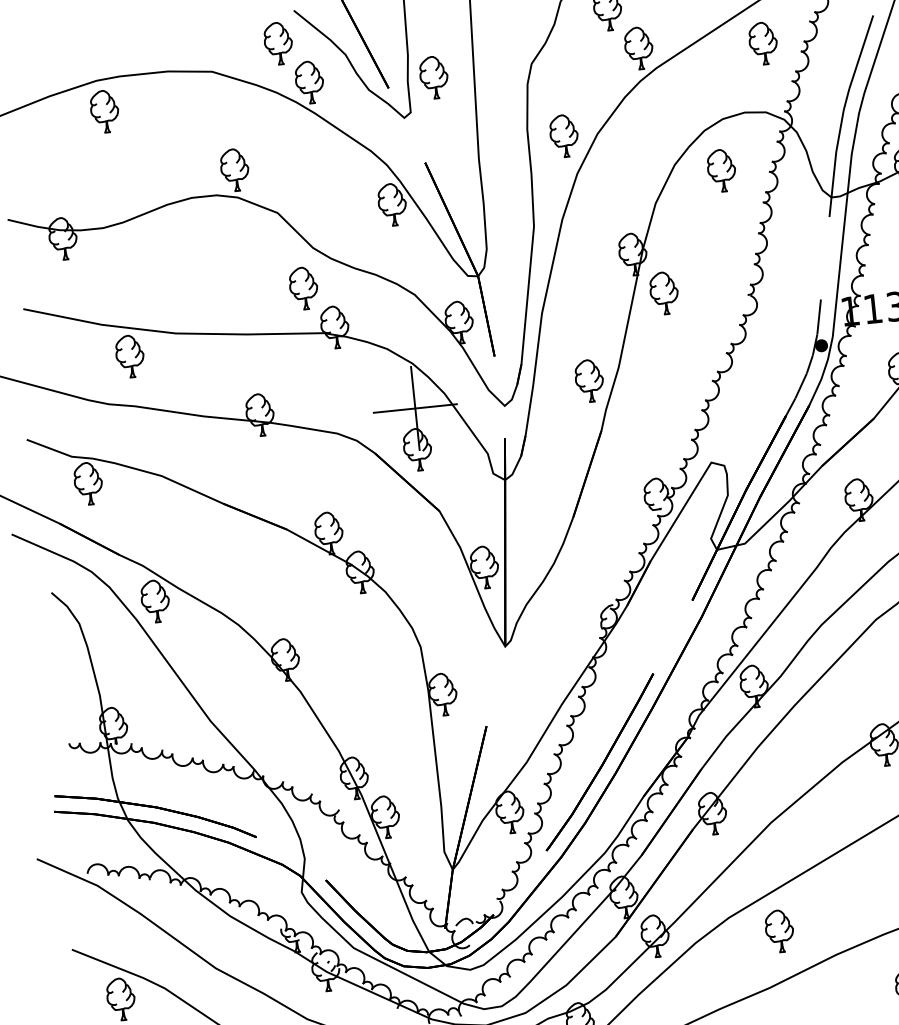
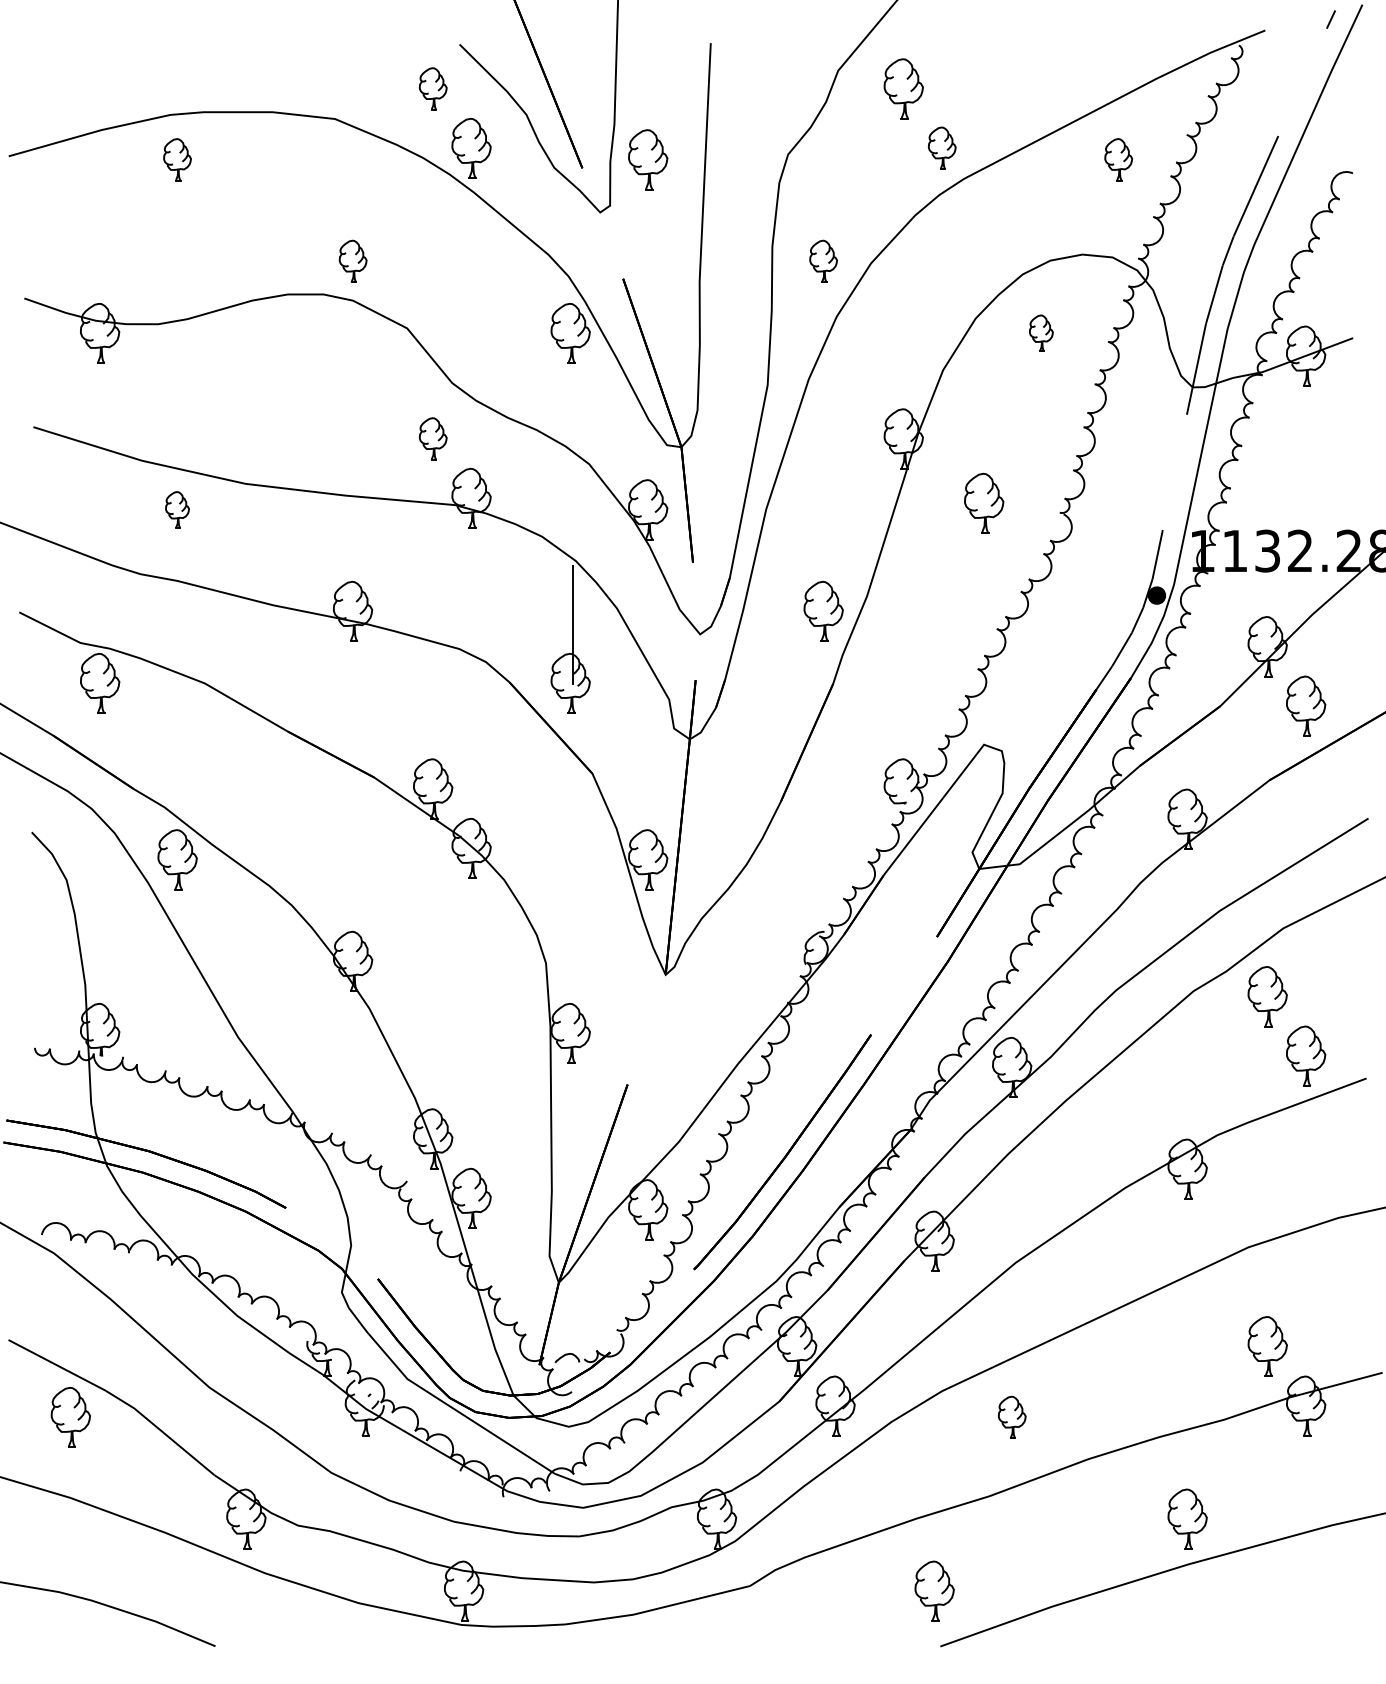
part: (278, 43) -> (433, 88), size x0.7
part: (763, 43) -> (1118, 159), size x0.7
part: (639, 47) -> (942, 147), size x0.7
part: (104, 111) -> (177, 159), size x0.7
part: (564, 136) -> (823, 261), size x0.7
part: (235, 170) -> (353, 261), size x0.7
part: (721, 170) -> (1041, 332), size x0.6
part: (304, 288) -> (433, 438), size x0.7
part: (664, 292) -> (984, 502), moved
part: (130, 356) -> (177, 509), size x0.6
line: (415, 408) -> (573, 624), removed
part: (779, 931) -> (1012, 1417), size x0.7

